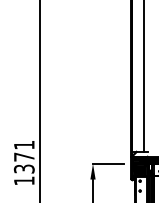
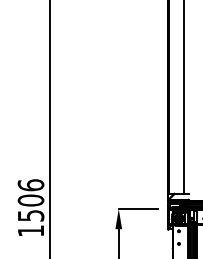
text: (23, 156) -> (29, 199), 1371 -> 1506

